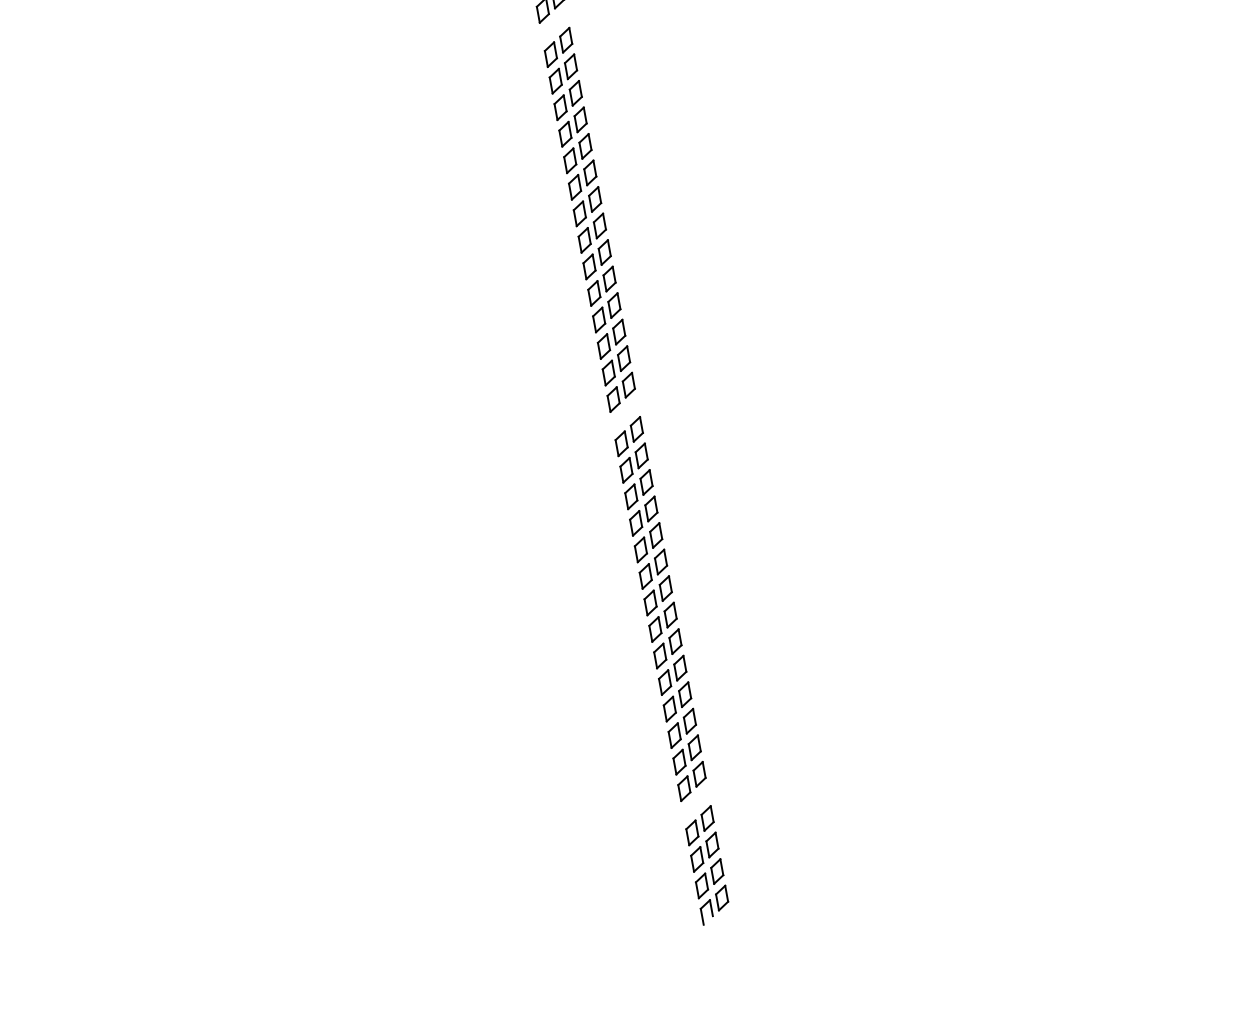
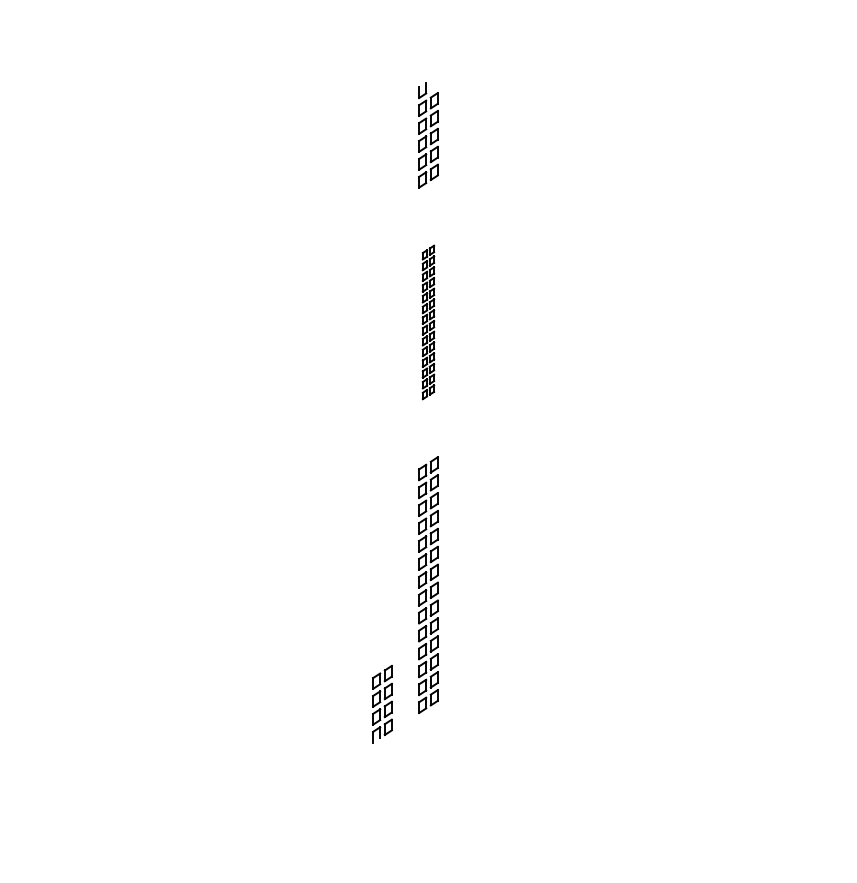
part: (589, 220) -> (428, 322), size x0.6
part: (707, 865) -> (382, 704), moved

